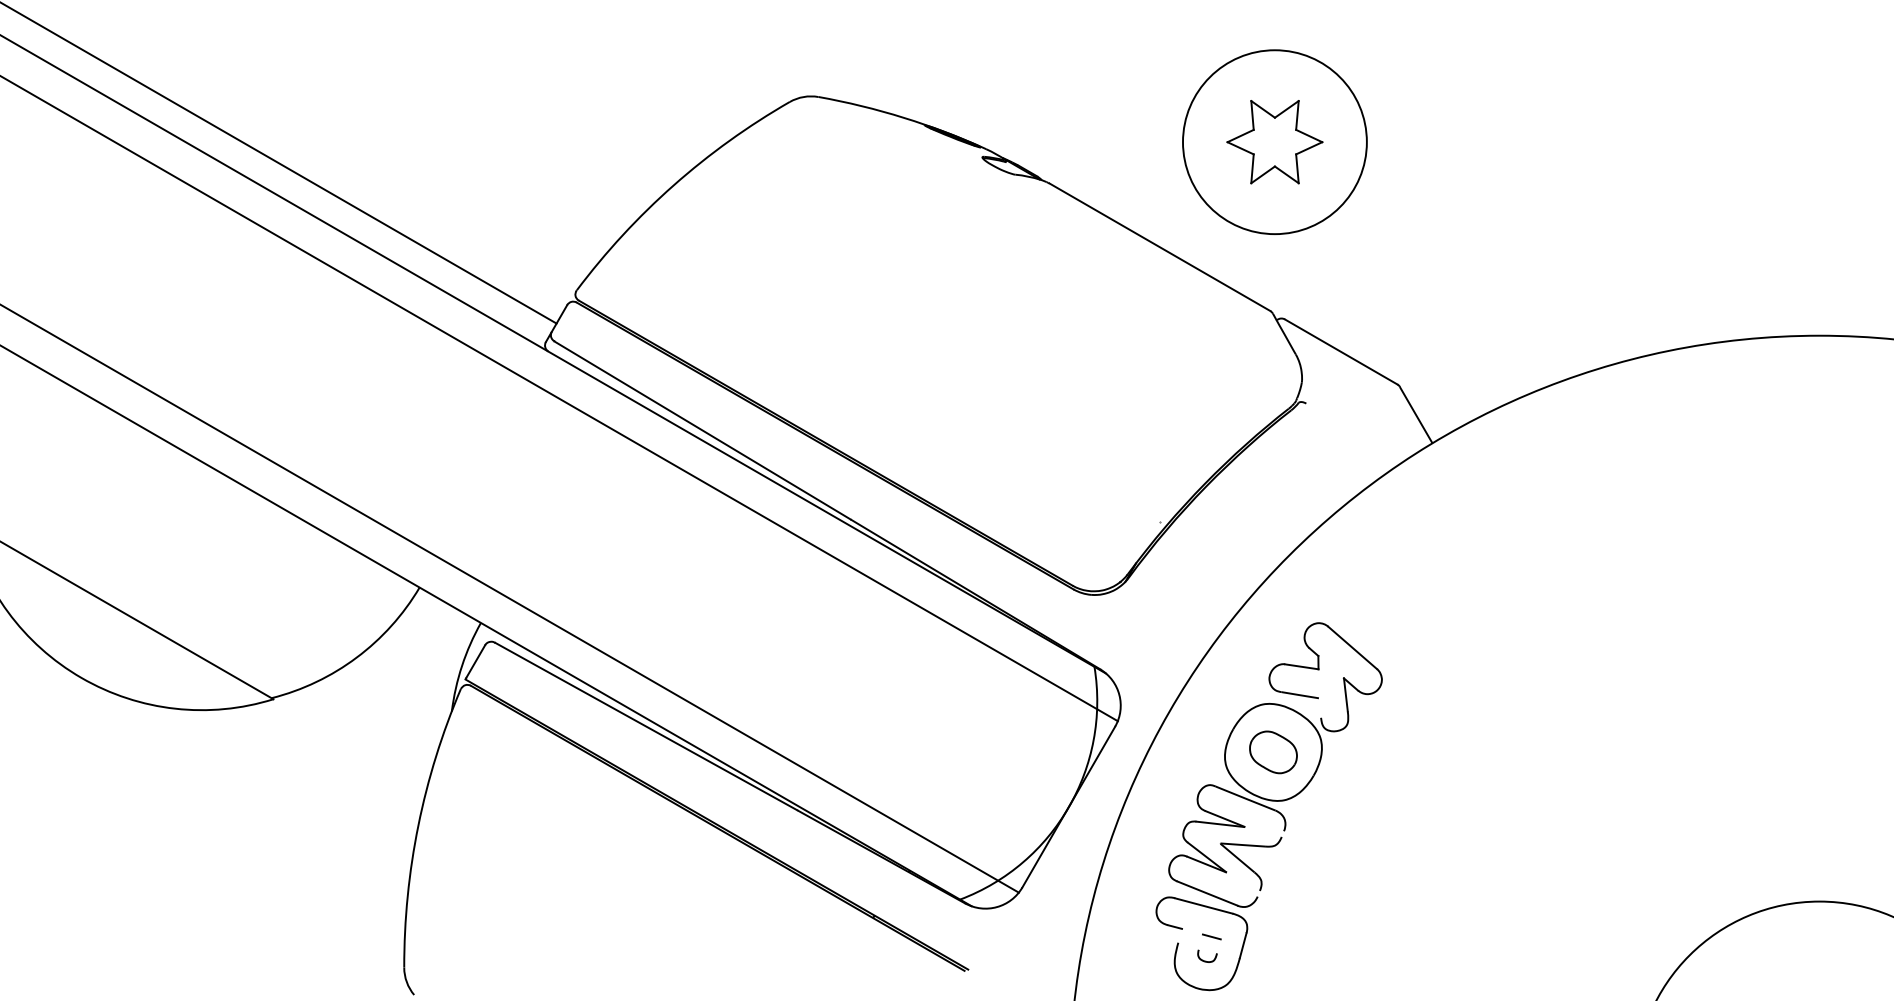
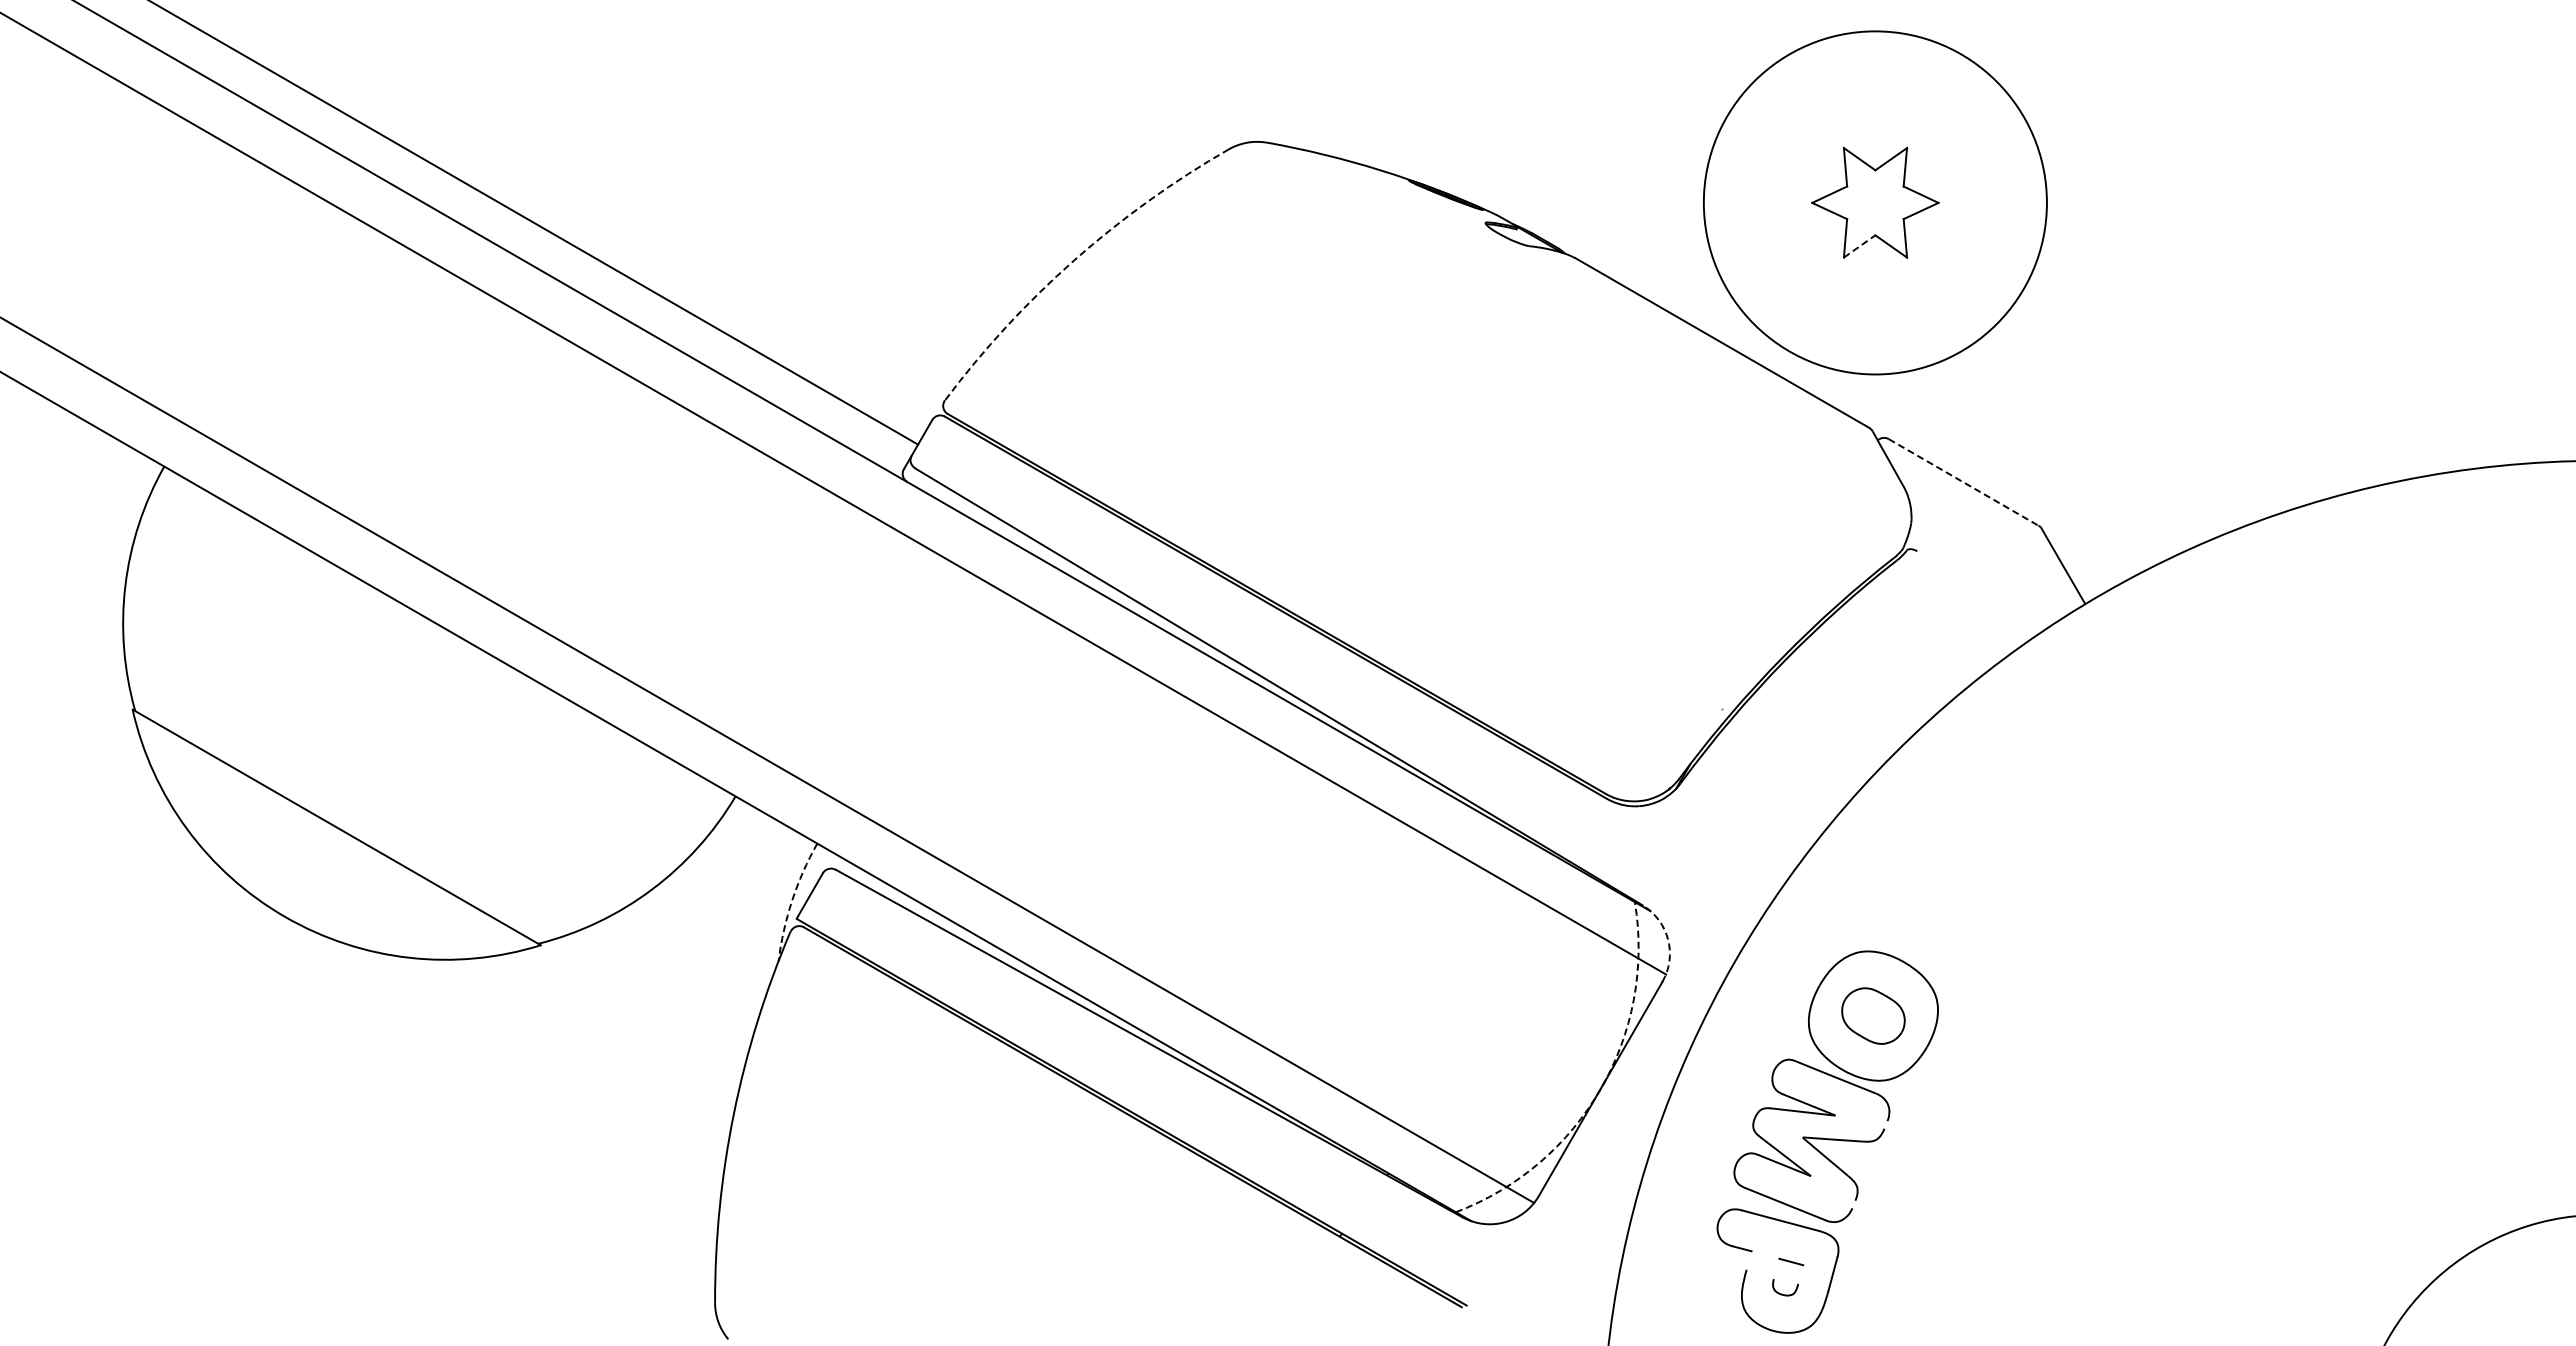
circle: (1274, 141) -> (1874, 202), size x1.4
line: (1263, 174) -> (1860, 246), solid -> dashed
arc: (673, 185) -> (1074, 260), solid -> dashed
line: (1341, 352) -> (1964, 482), solid -> dashed
arc: (462, 665) -> (792, 900), solid -> dashed
part: (1319, 670) -> (1934, 906), removed
arc: (1119, 694) -> (1668, 939), solid -> dashed
arc: (1068, 807) -> (1600, 1089), solid -> dashed

